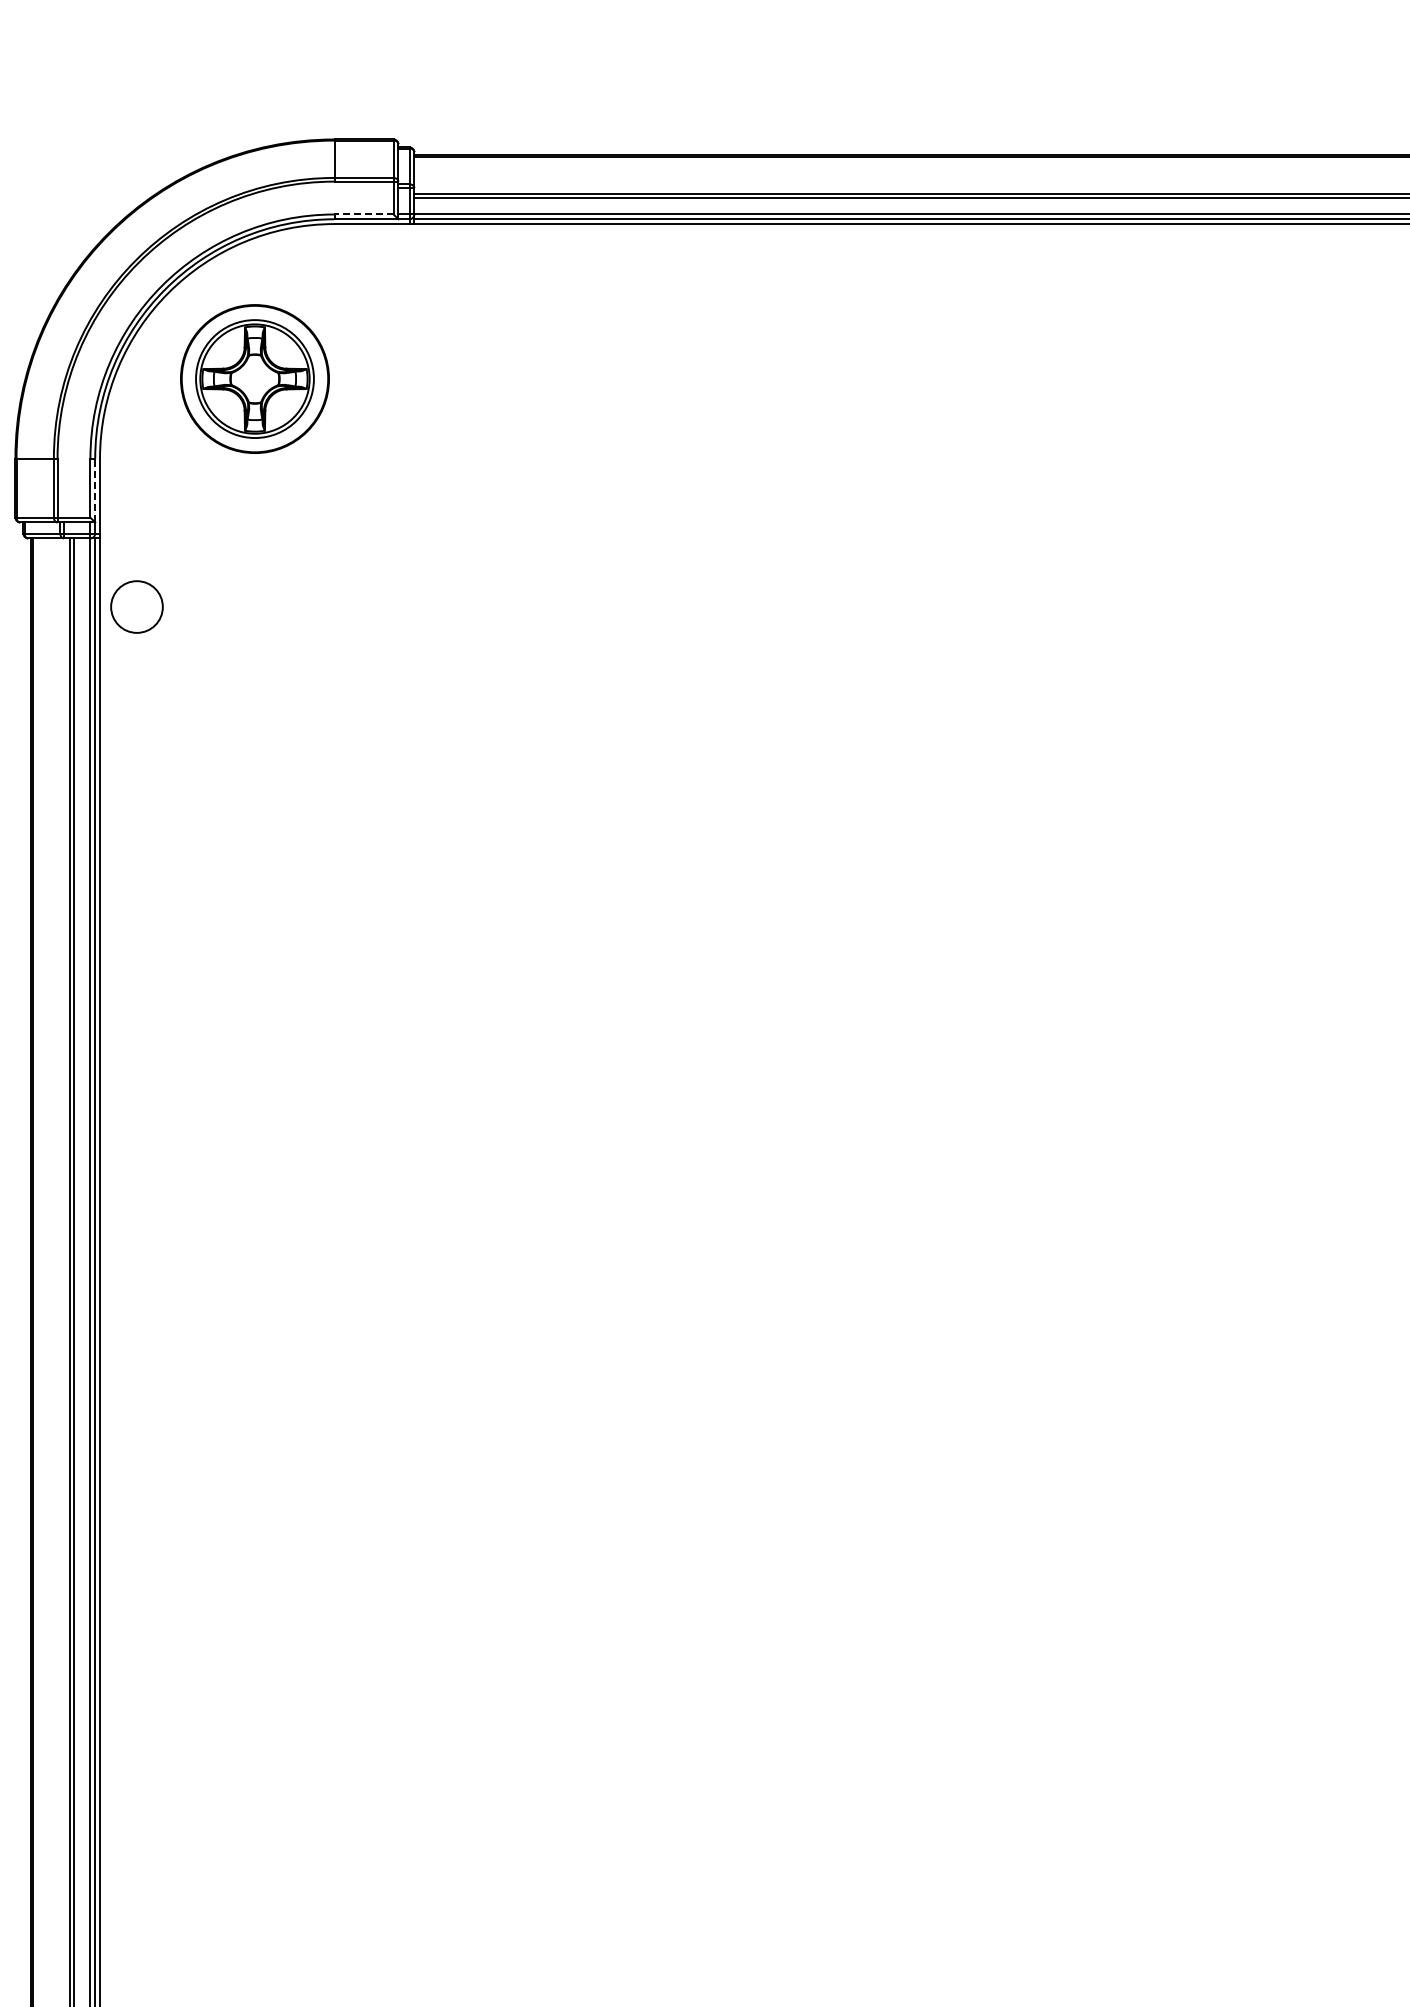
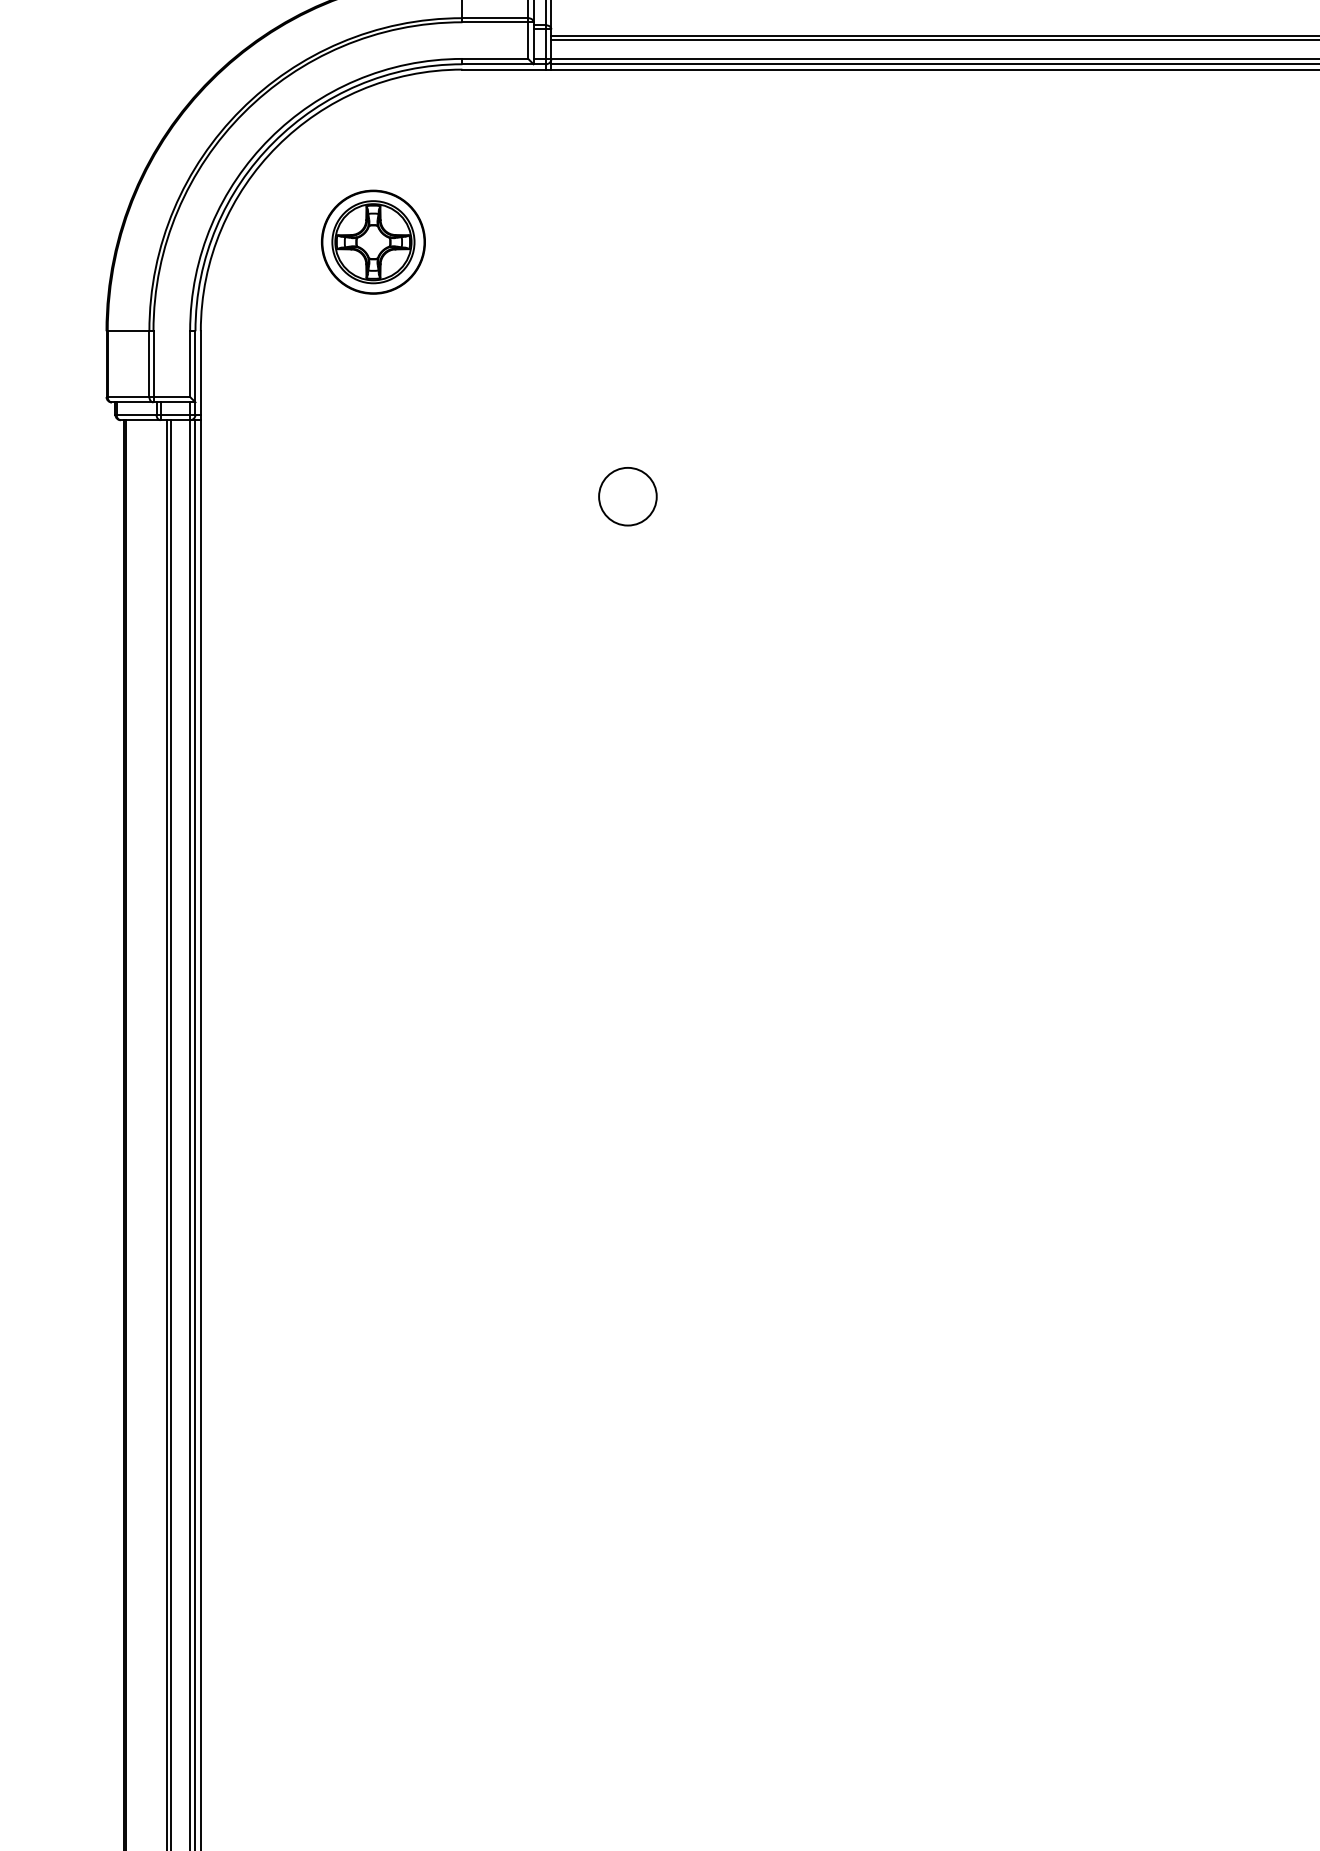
line: (364, 214) -> (495, 58), dashed -> solid
part: (254, 378) -> (373, 241), size x0.62
line: (95, 490) -> (195, 366), dashed -> solid
circle: (136, 606) -> (627, 496), moved

